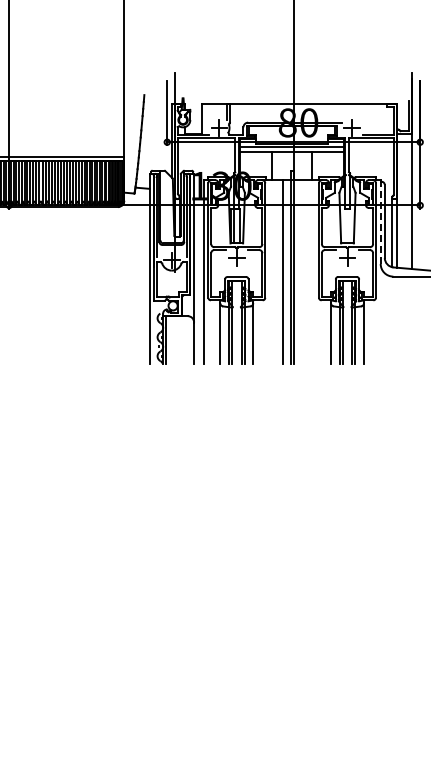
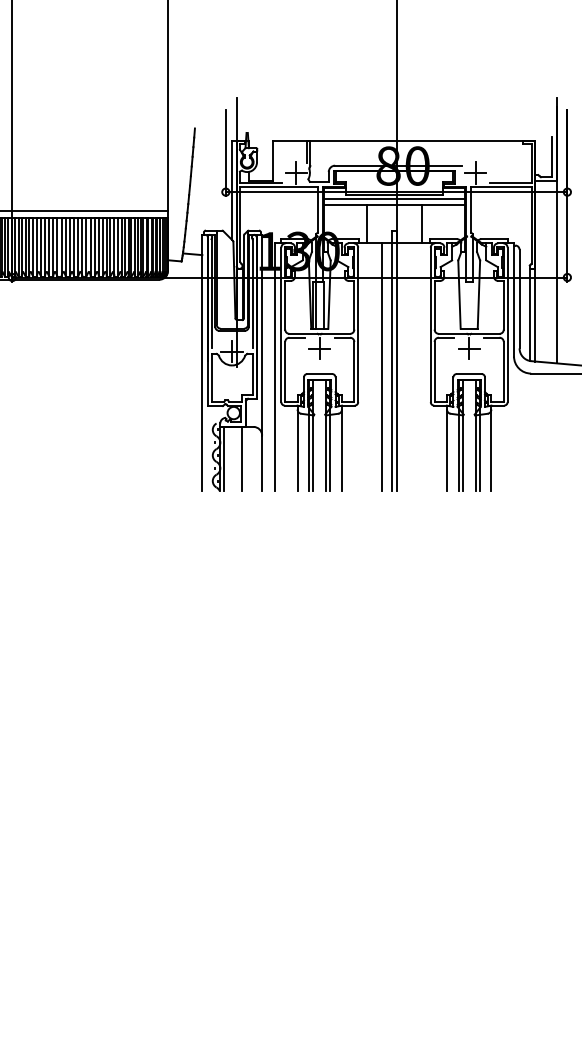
line: (380, 222) -> (513, 300), dashed -> solid
line: (178, 339) -> (241, 458), added

